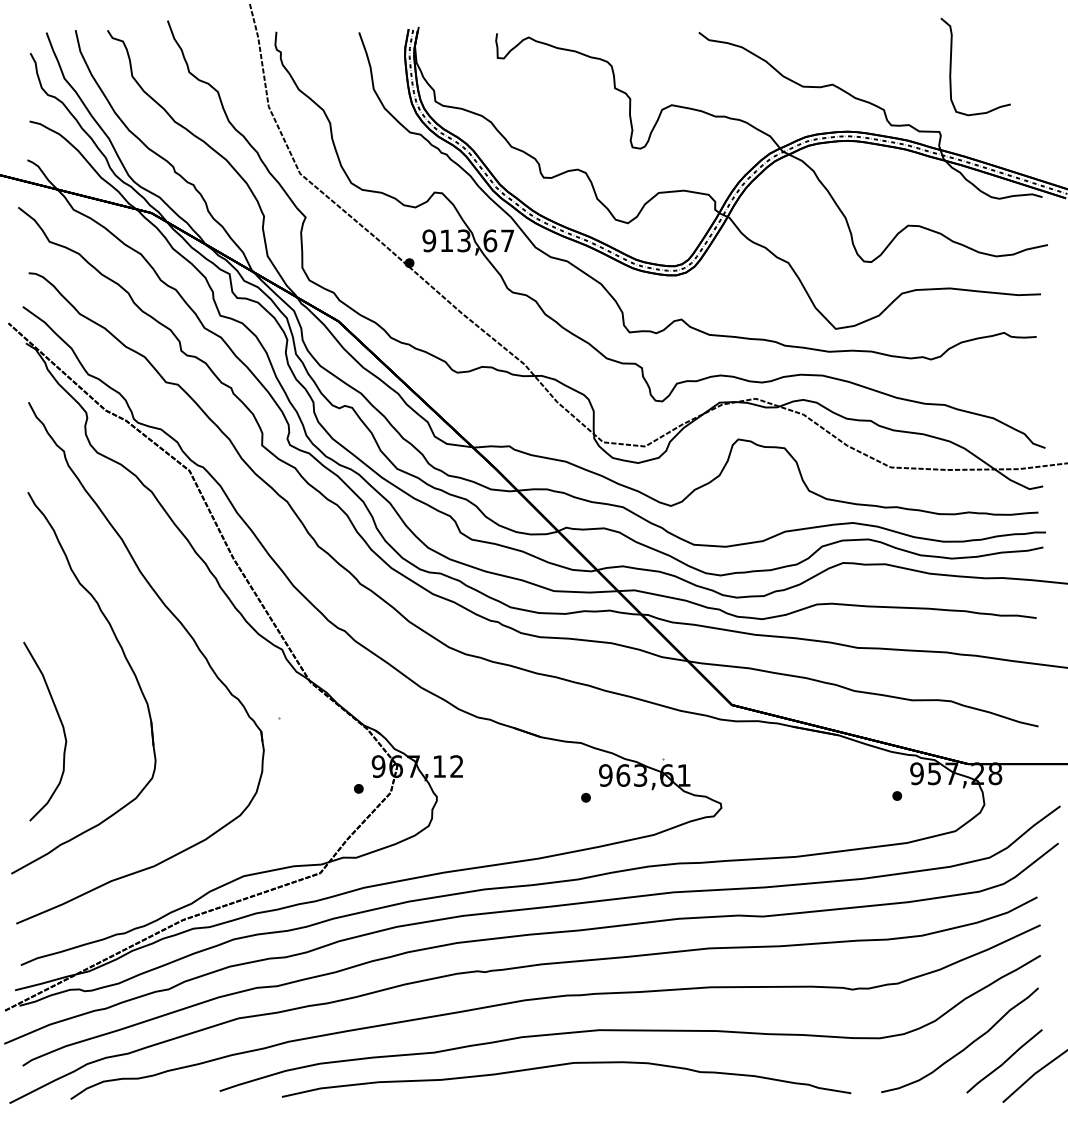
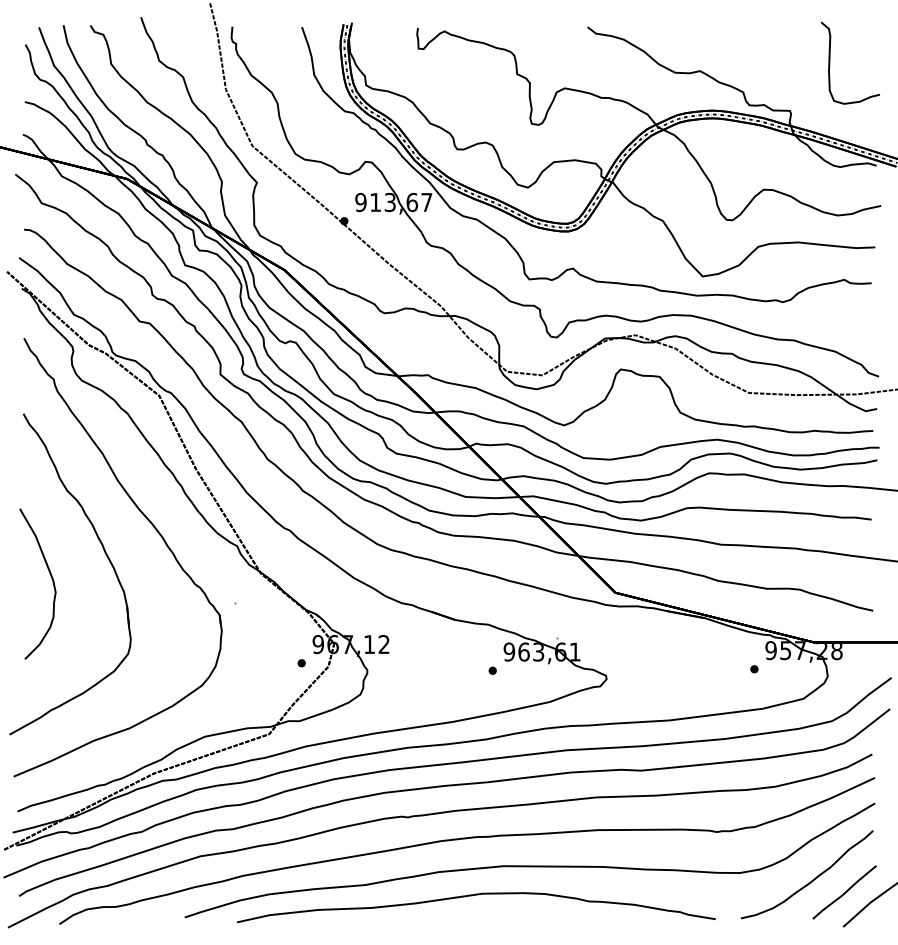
curve: (952, 66) -> (830, 62), moved
curve: (61, 726) -> (51, 579), moved

